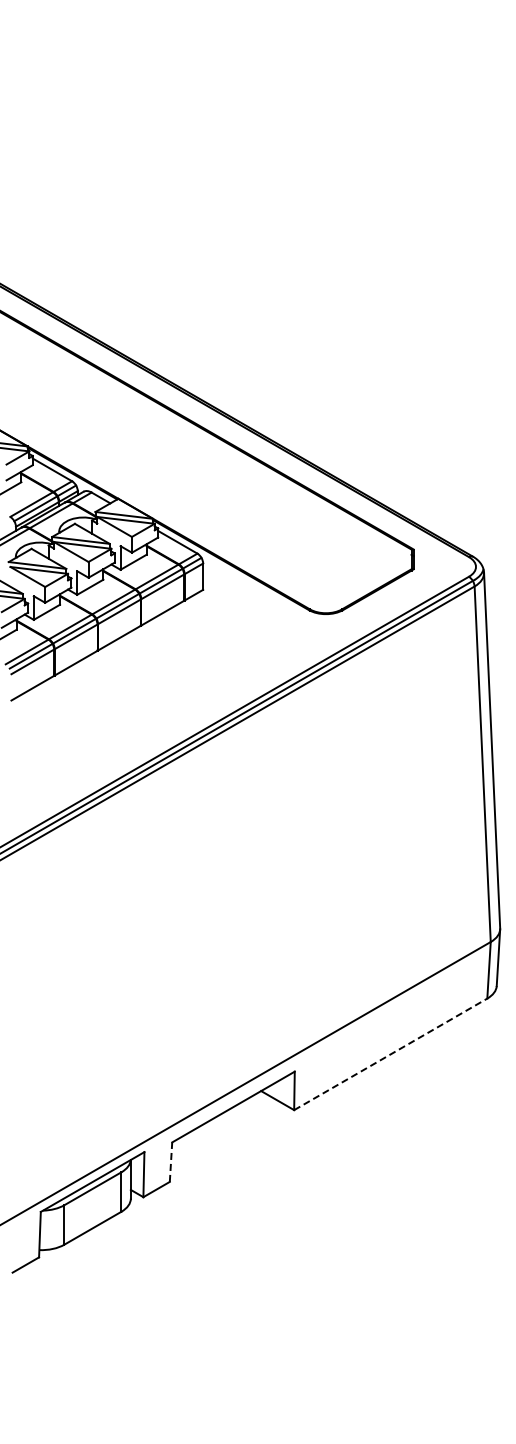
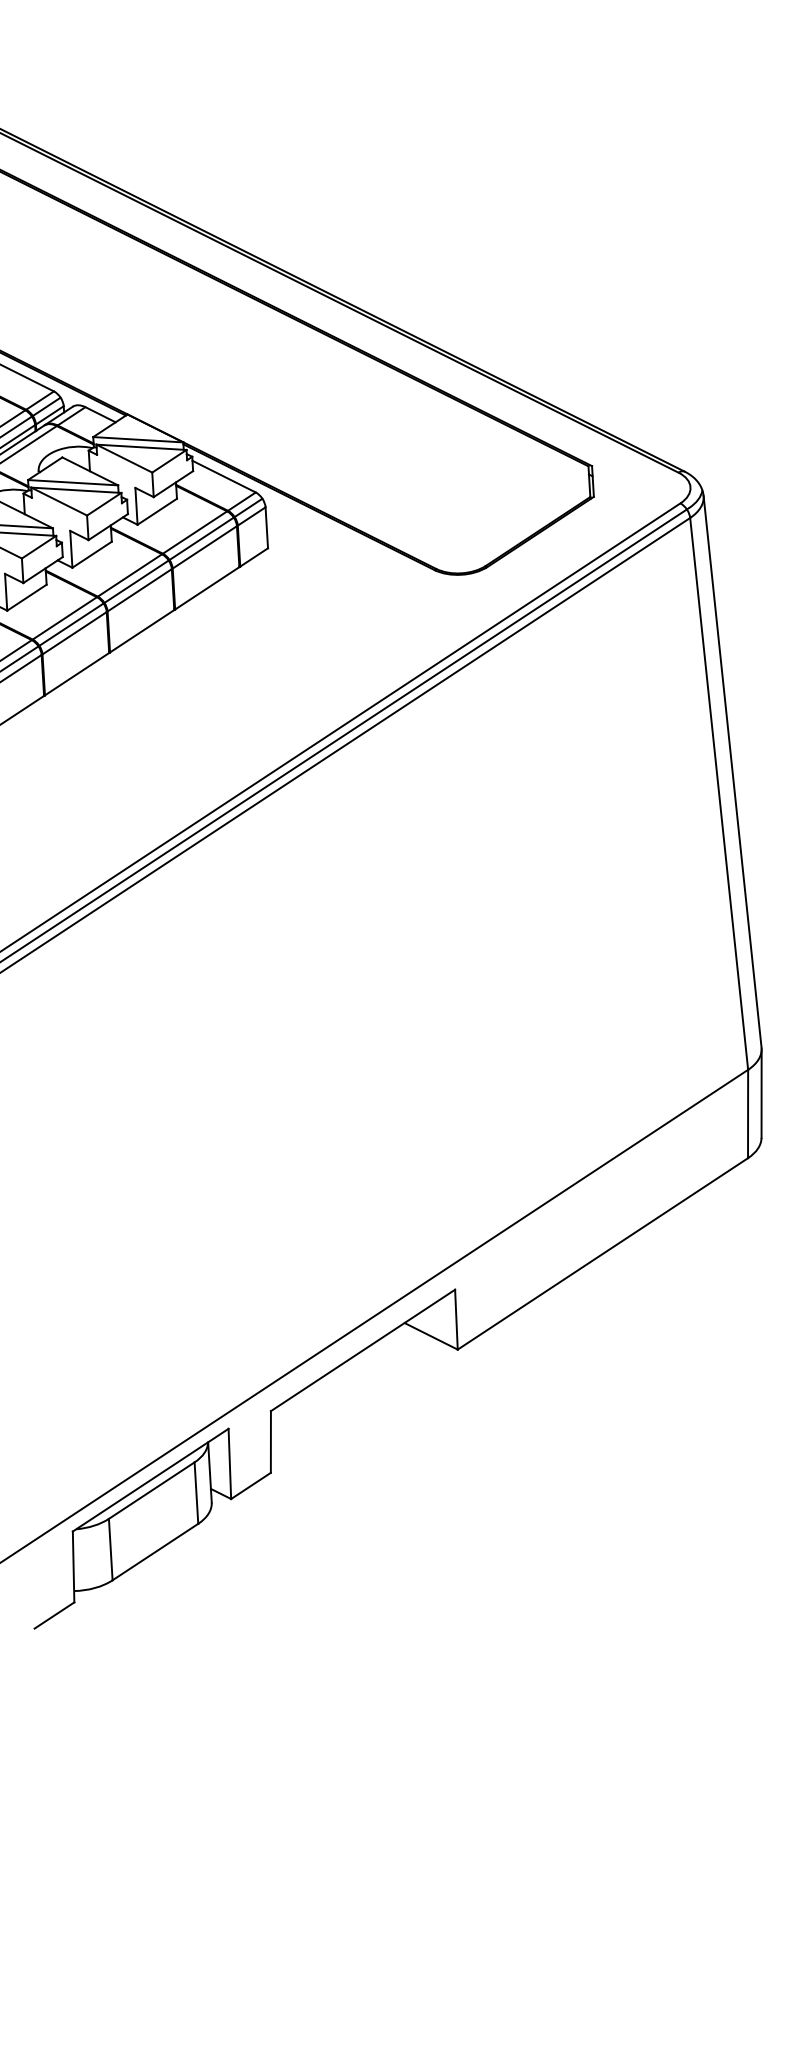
line: (390, 1054) -> (602, 1254), dashed -> solid
line: (171, 1162) -> (271, 1442), dashed -> solid

